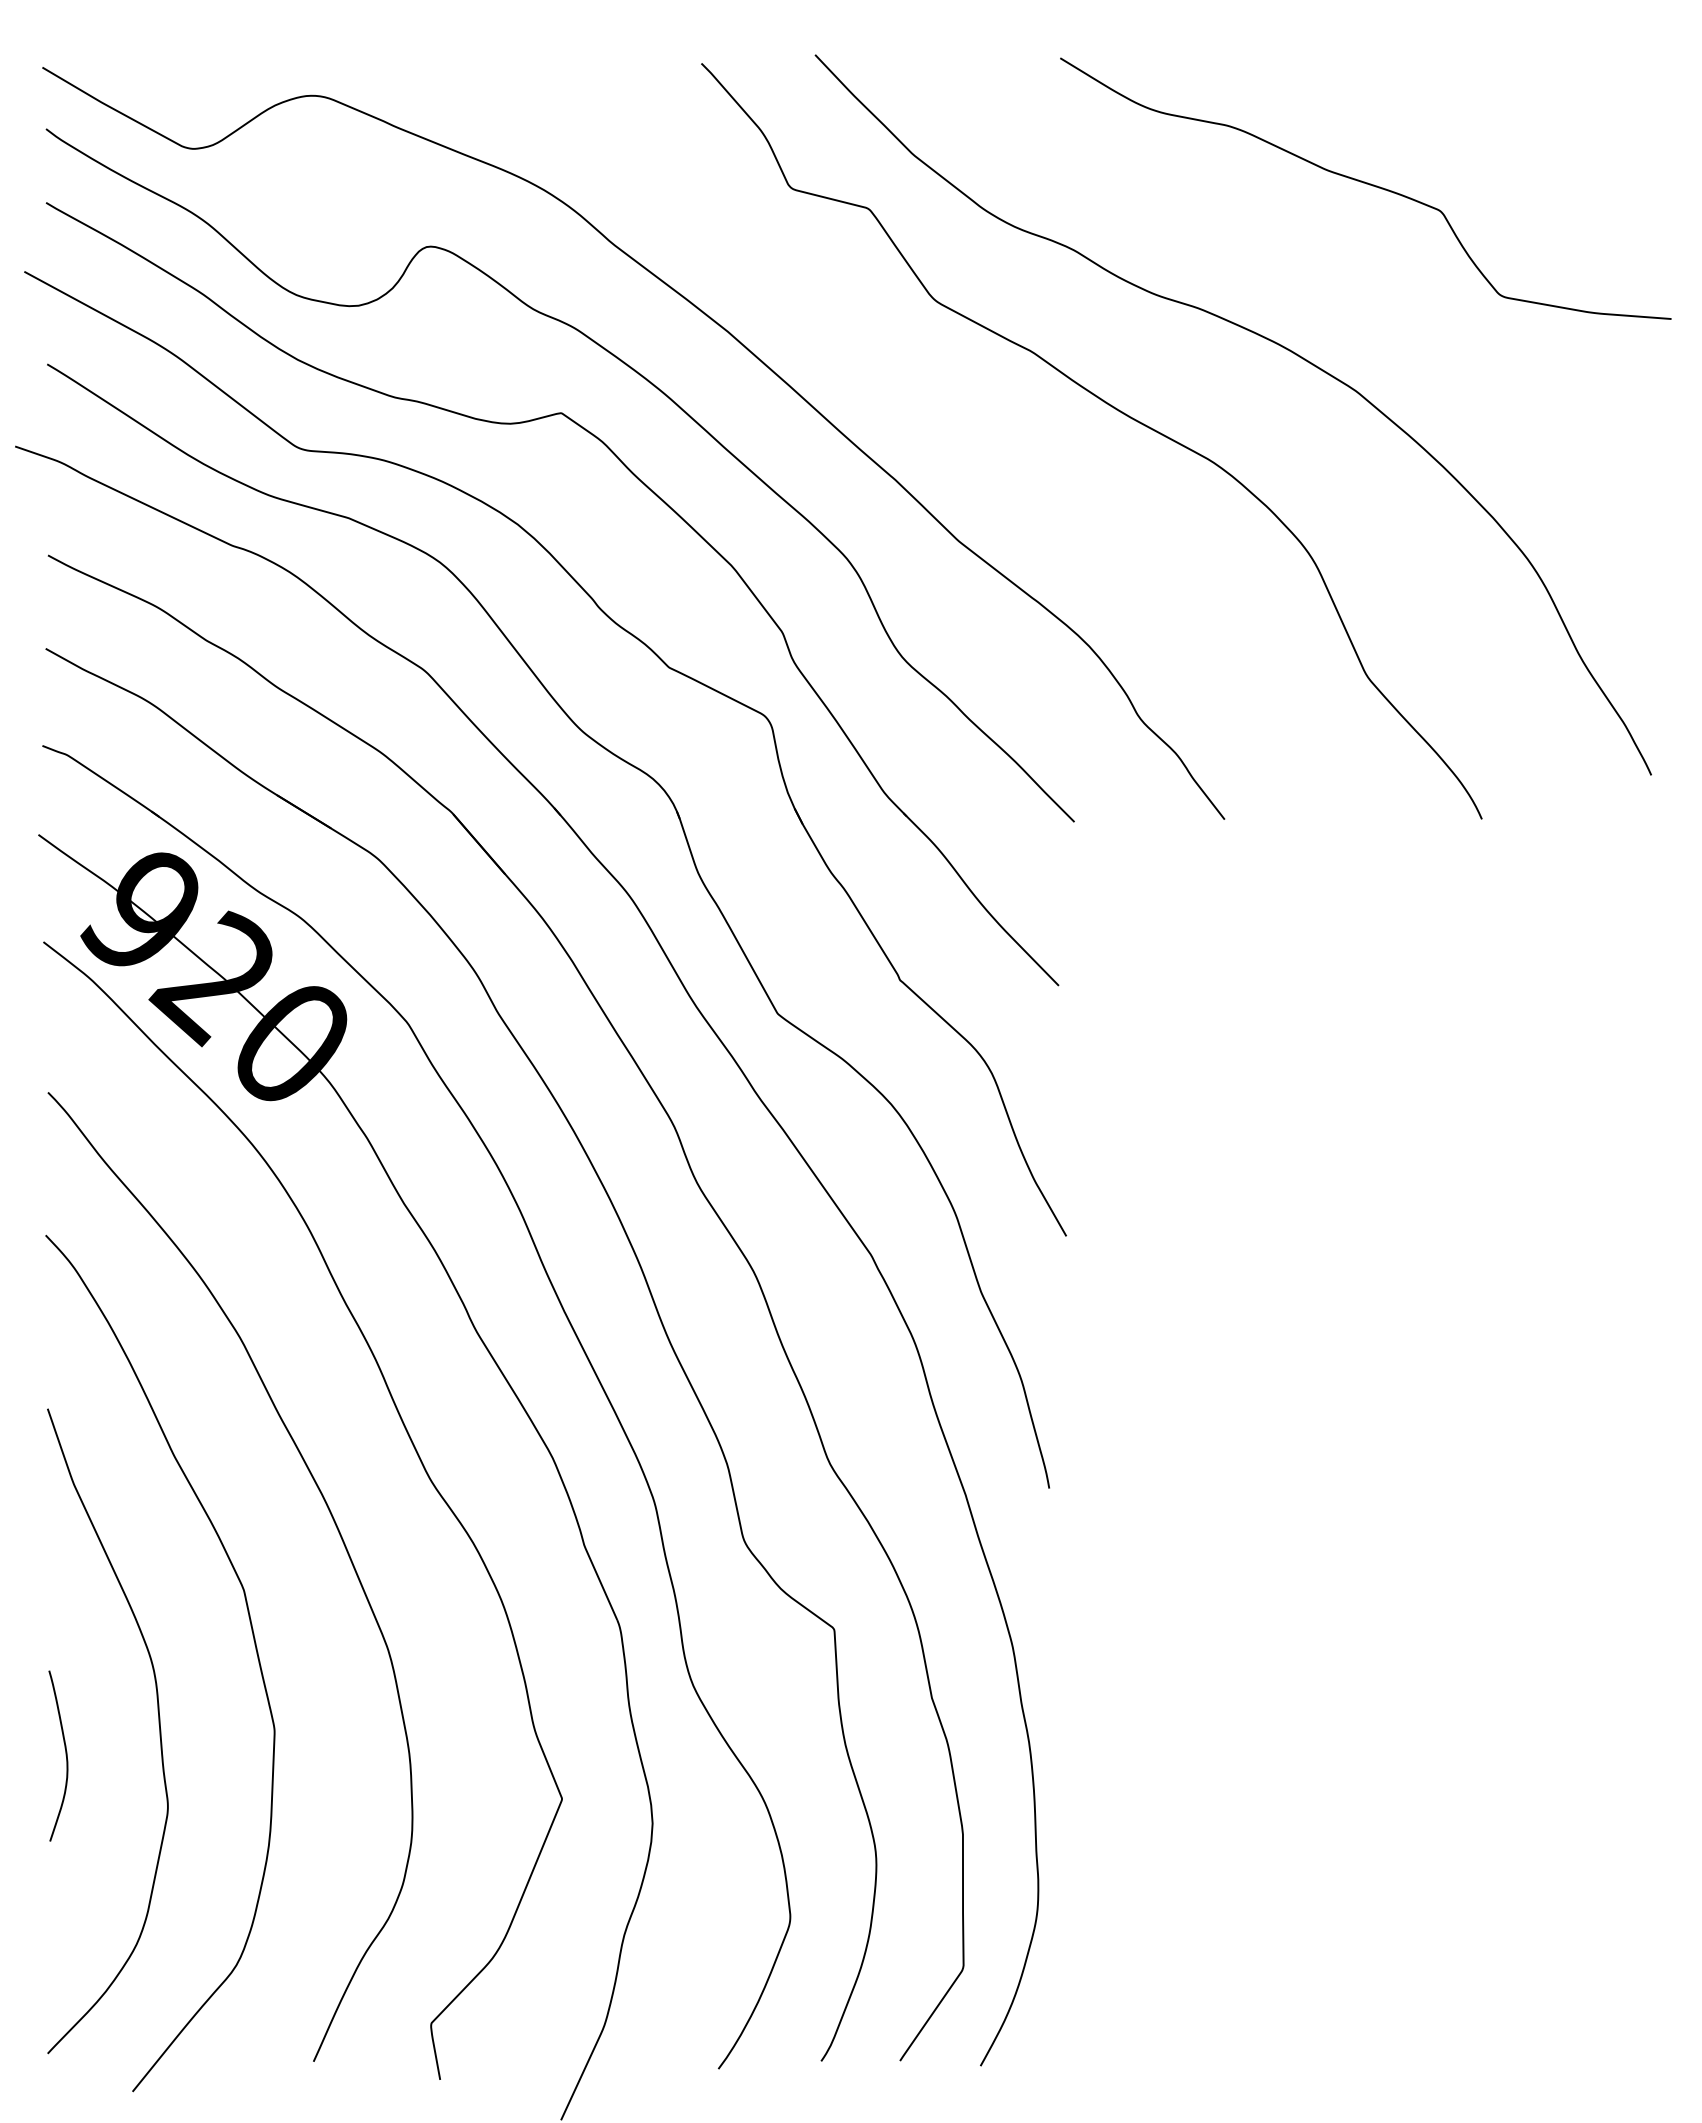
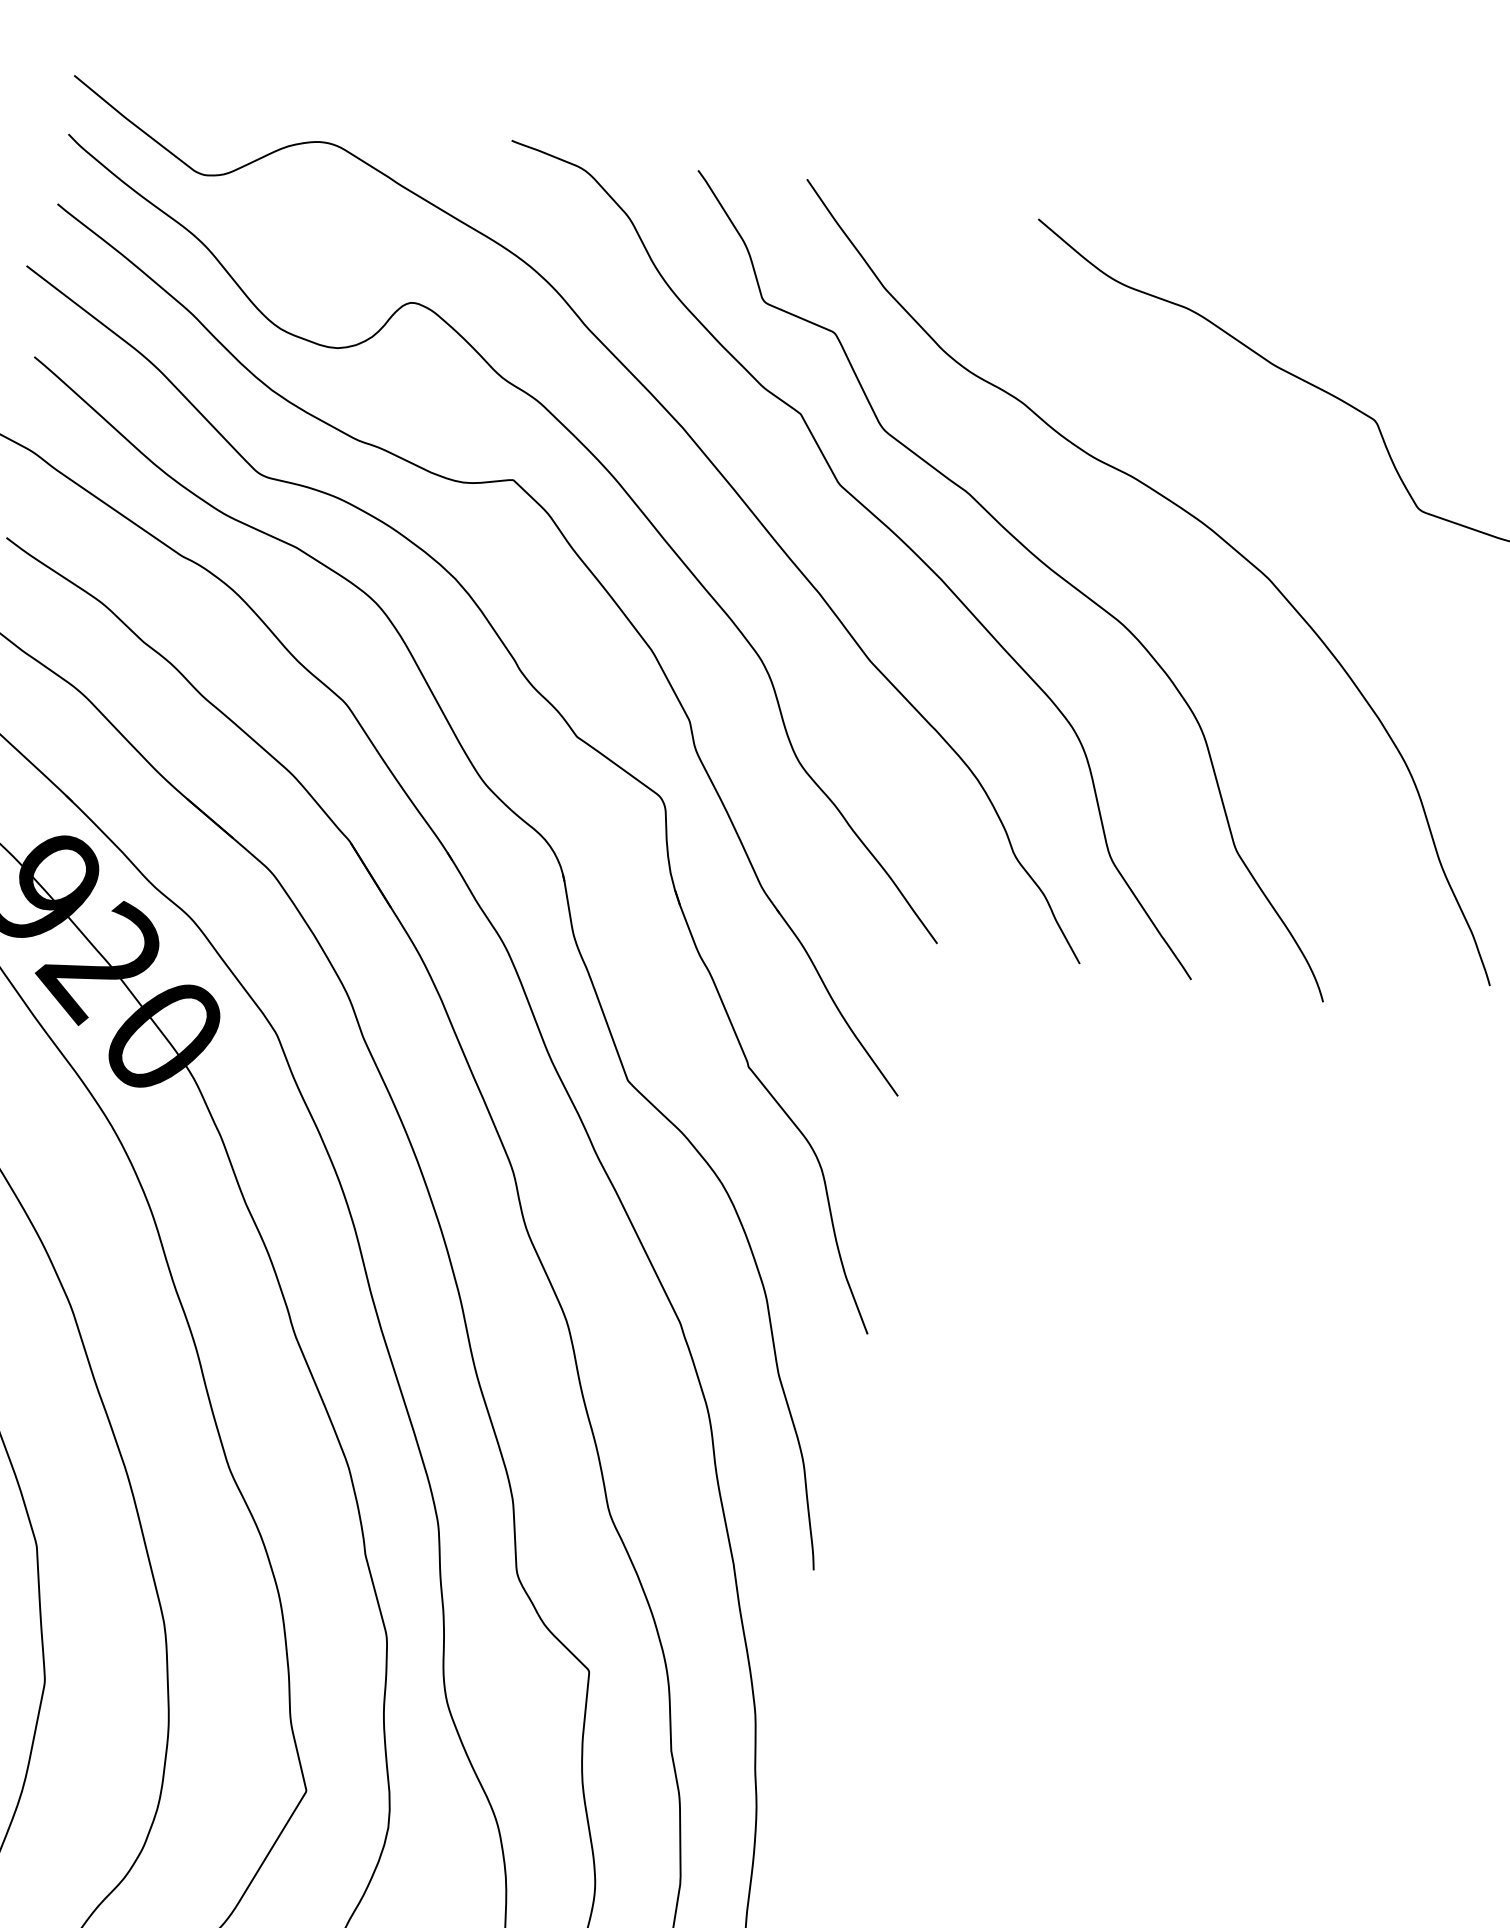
curve: (949, 398) -> (882, 524), added

